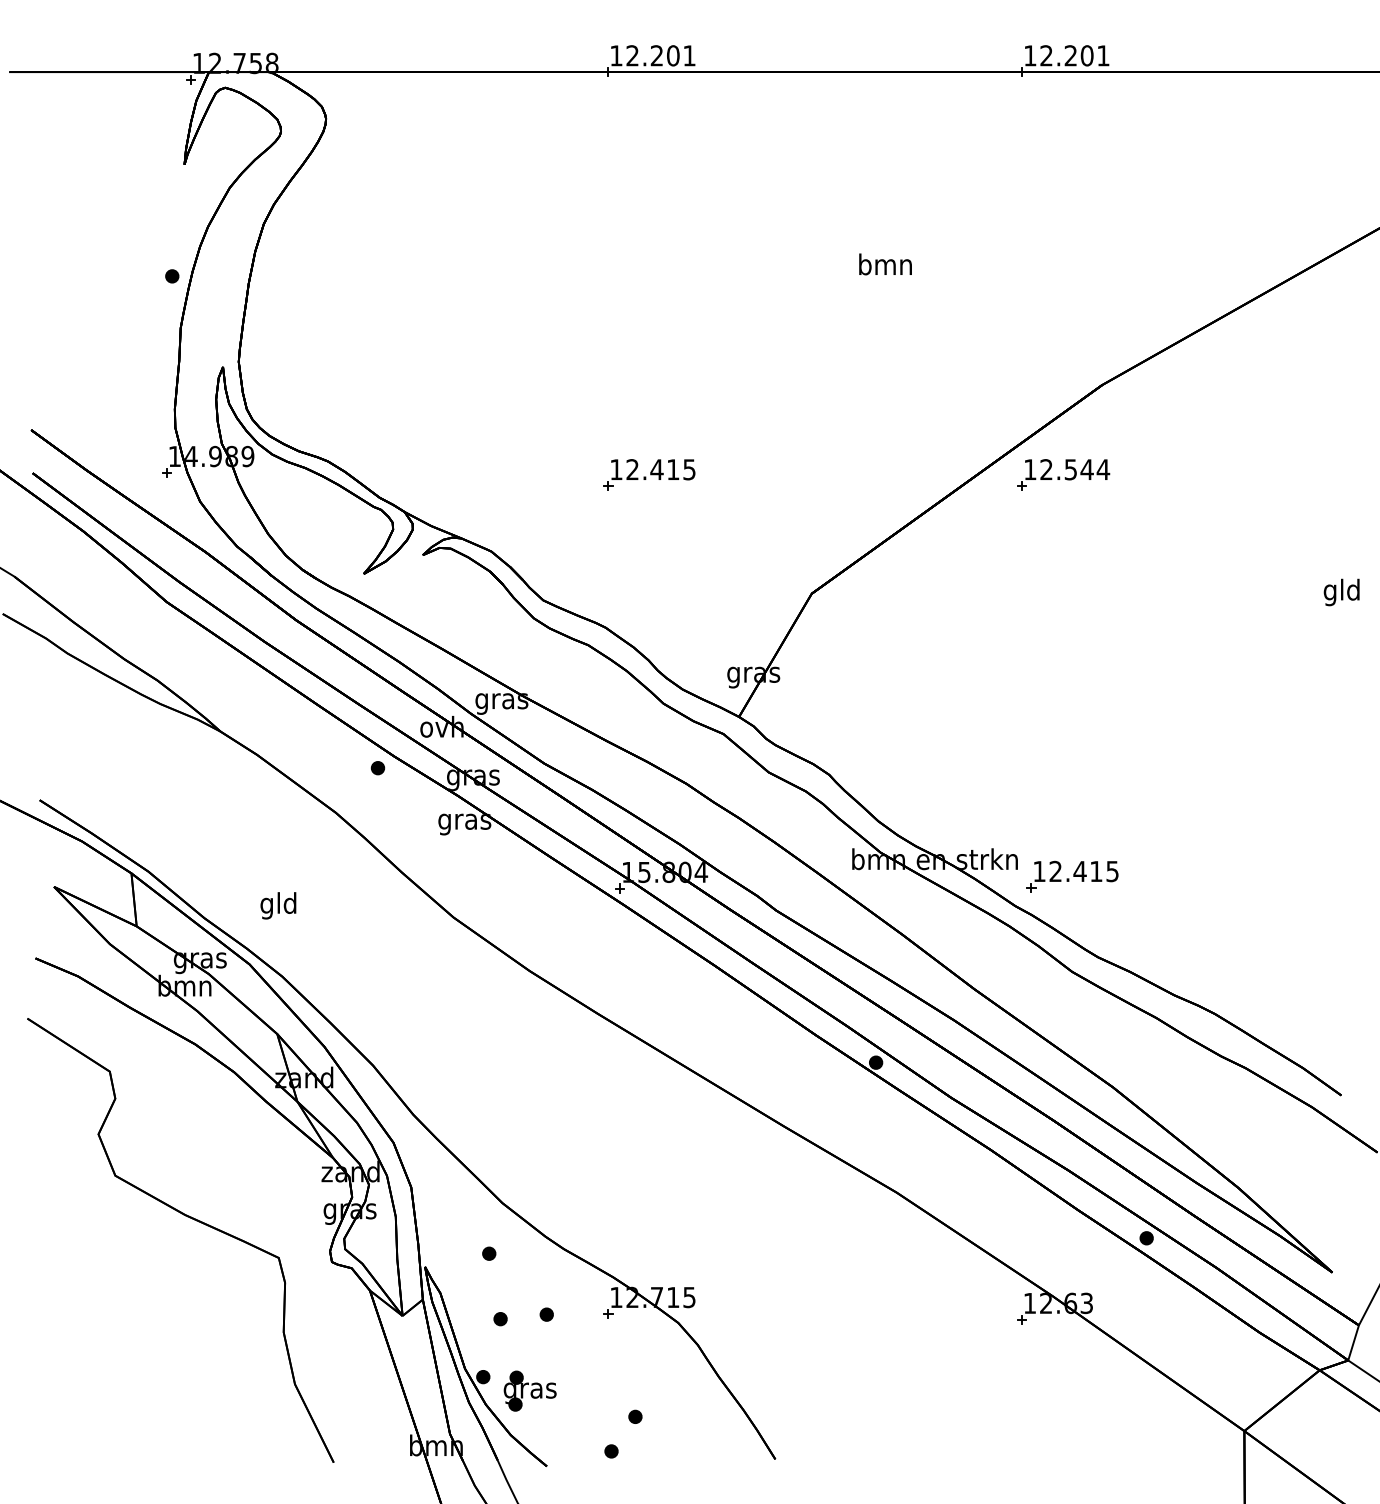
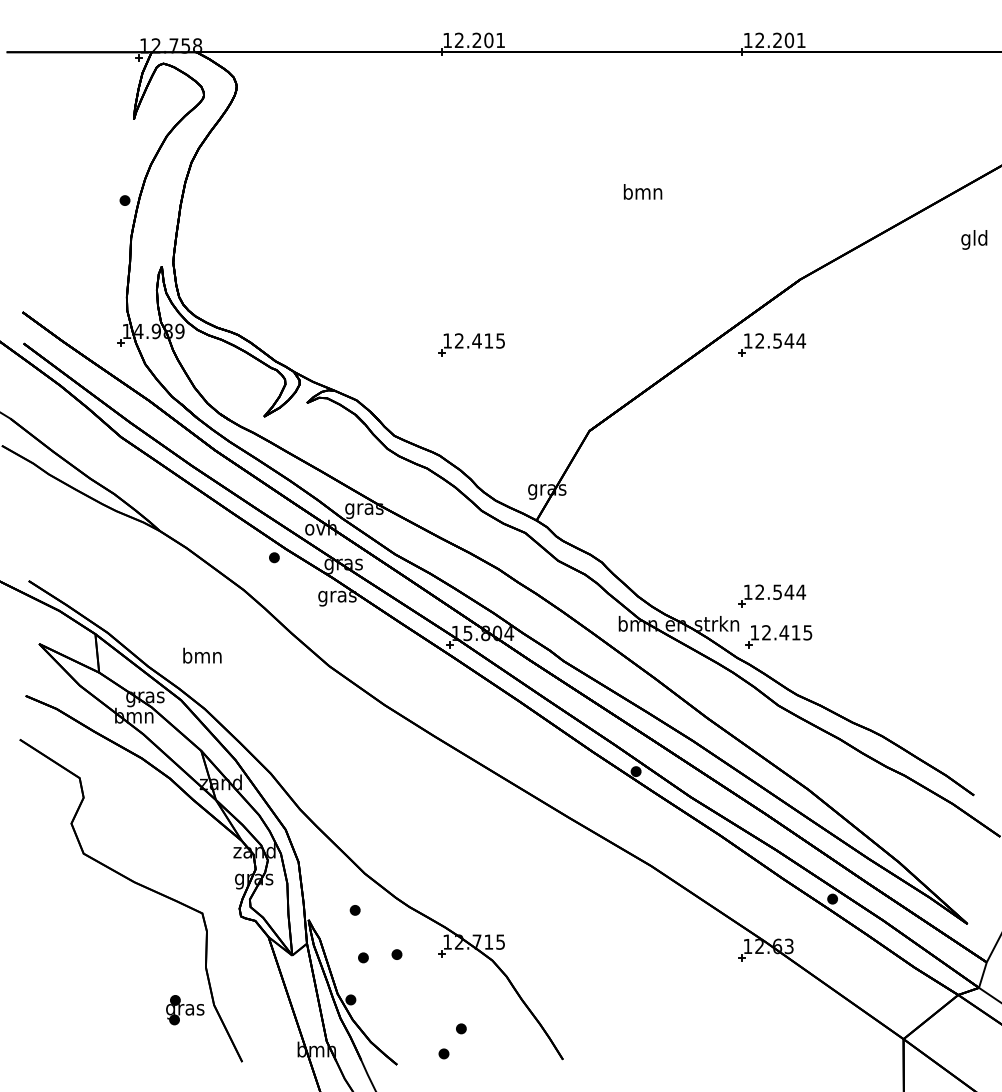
text: (1341, 592) -> (974, 239), moved
part: (1063, 820) -> (772, 595), added
text: (278, 905) -> (202, 657), gld -> bmn
part: (529, 1390) -> (184, 1009), moved

